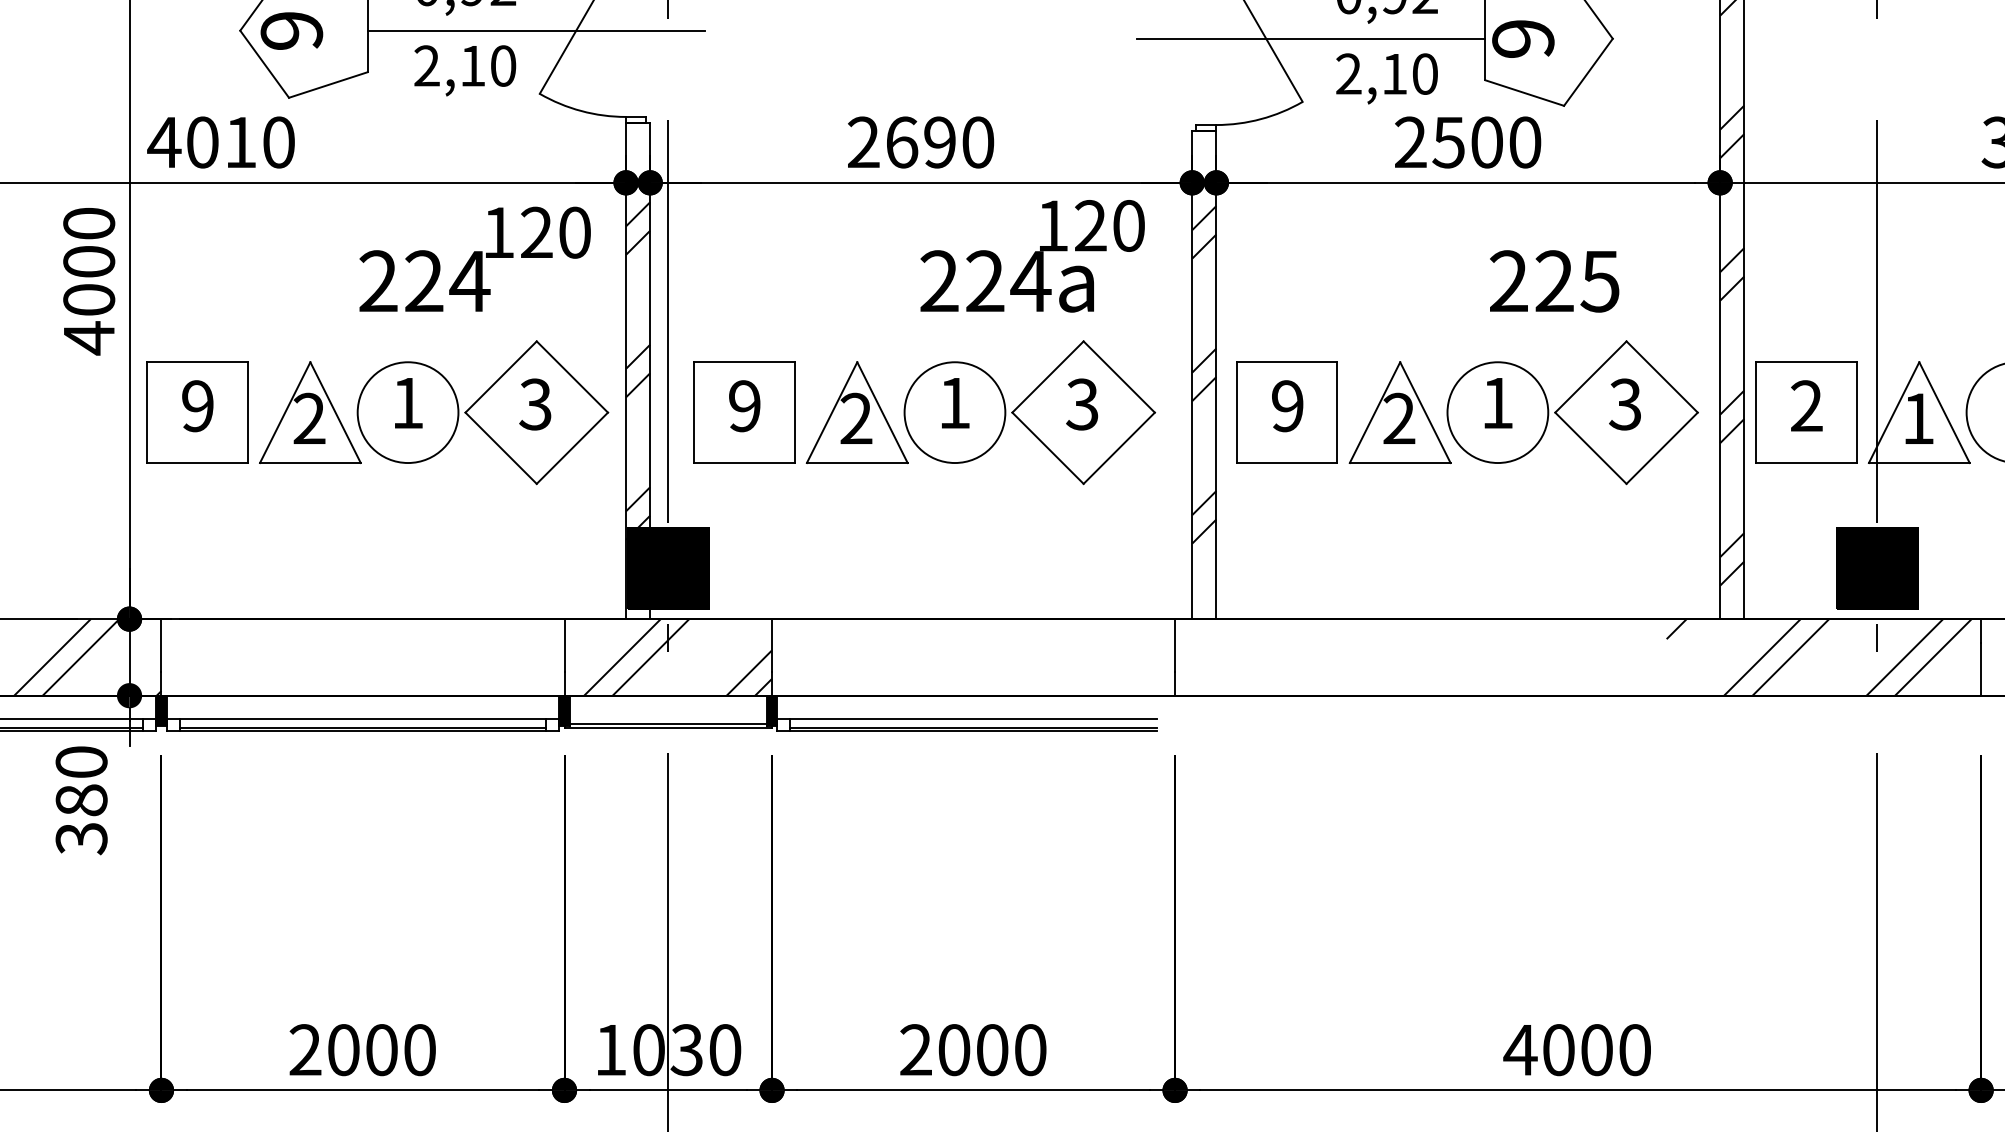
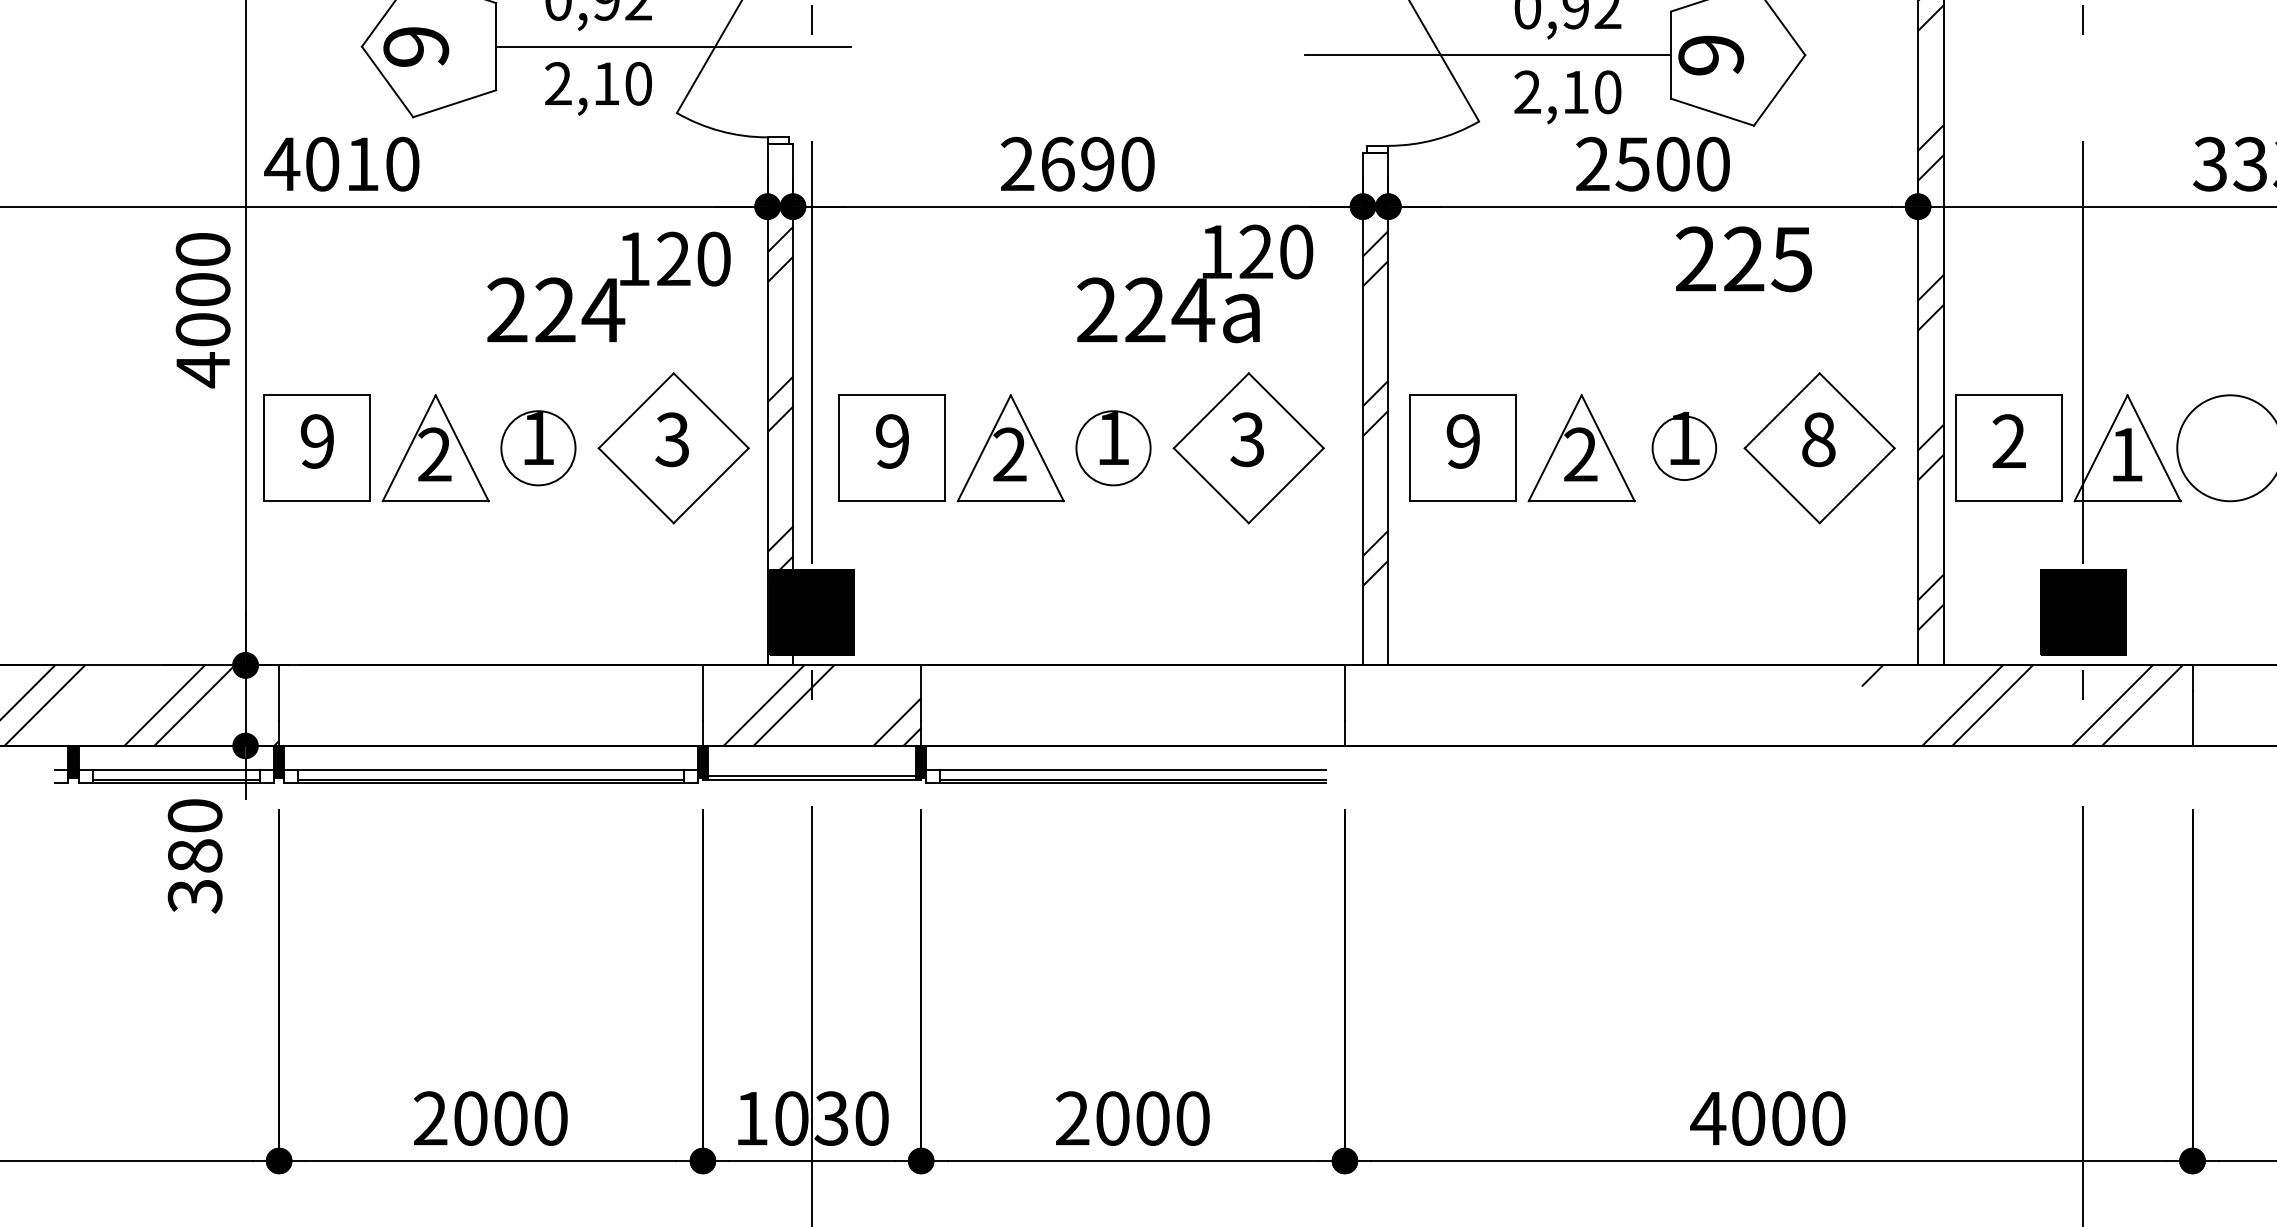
text: (1554, 281) -> (1743, 259), moved
text: (1625, 404) -> (1818, 439), 3 -> 8
circle: (408, 412) -> (538, 448), size x0.7
circle: (954, 412) -> (1113, 448), size x0.7
circle: (1497, 412) -> (1684, 448), size x0.6

